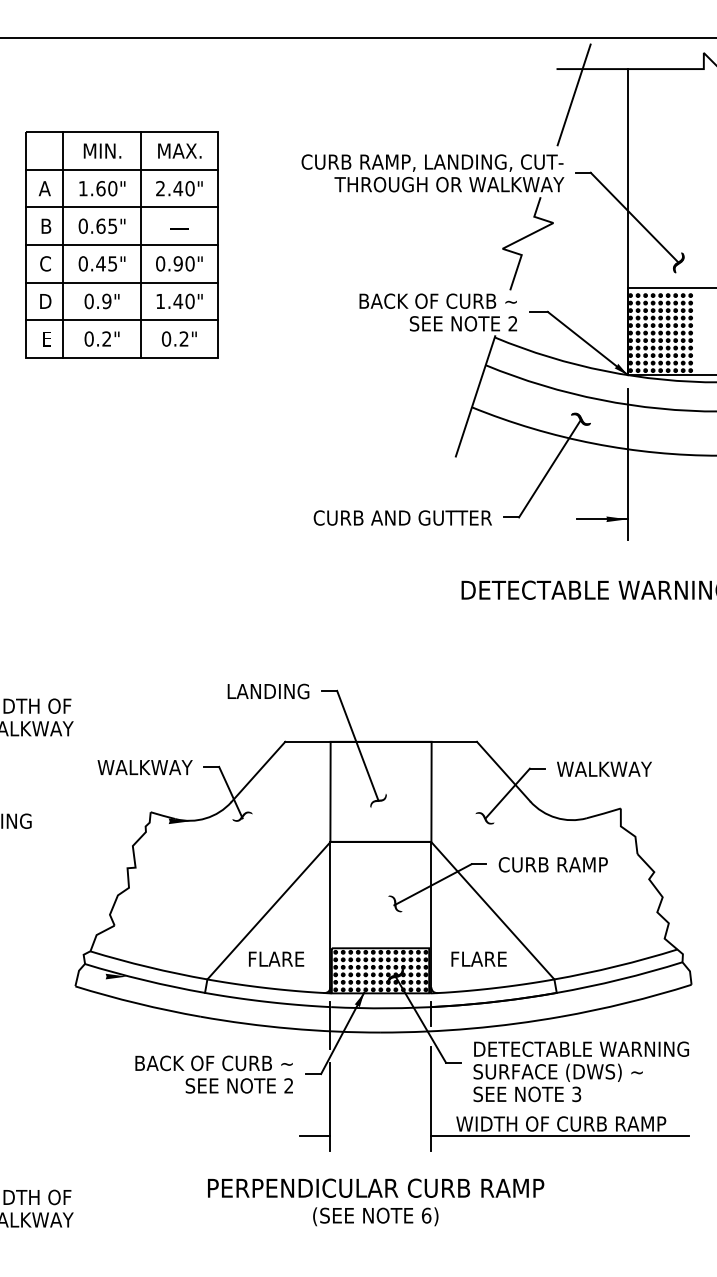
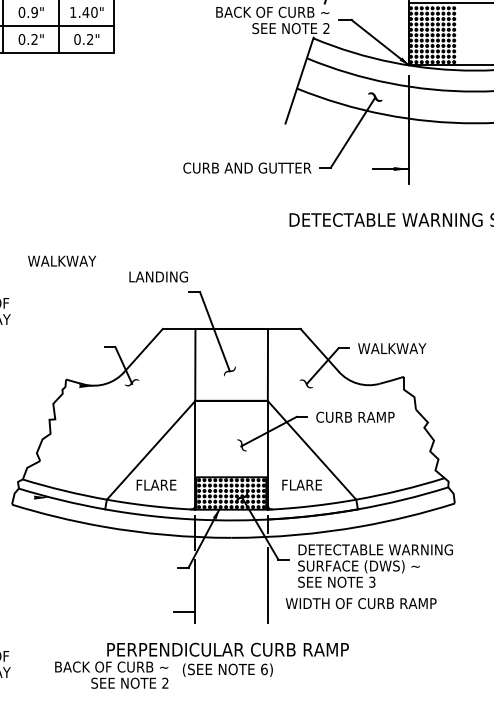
text: (268, 691) -> (158, 276), moved
text: (144, 767) -> (61, 261), moved
text: (213, 1074) -> (111, 675), moved
line: (559, 1135) -> (359, 611), removed

